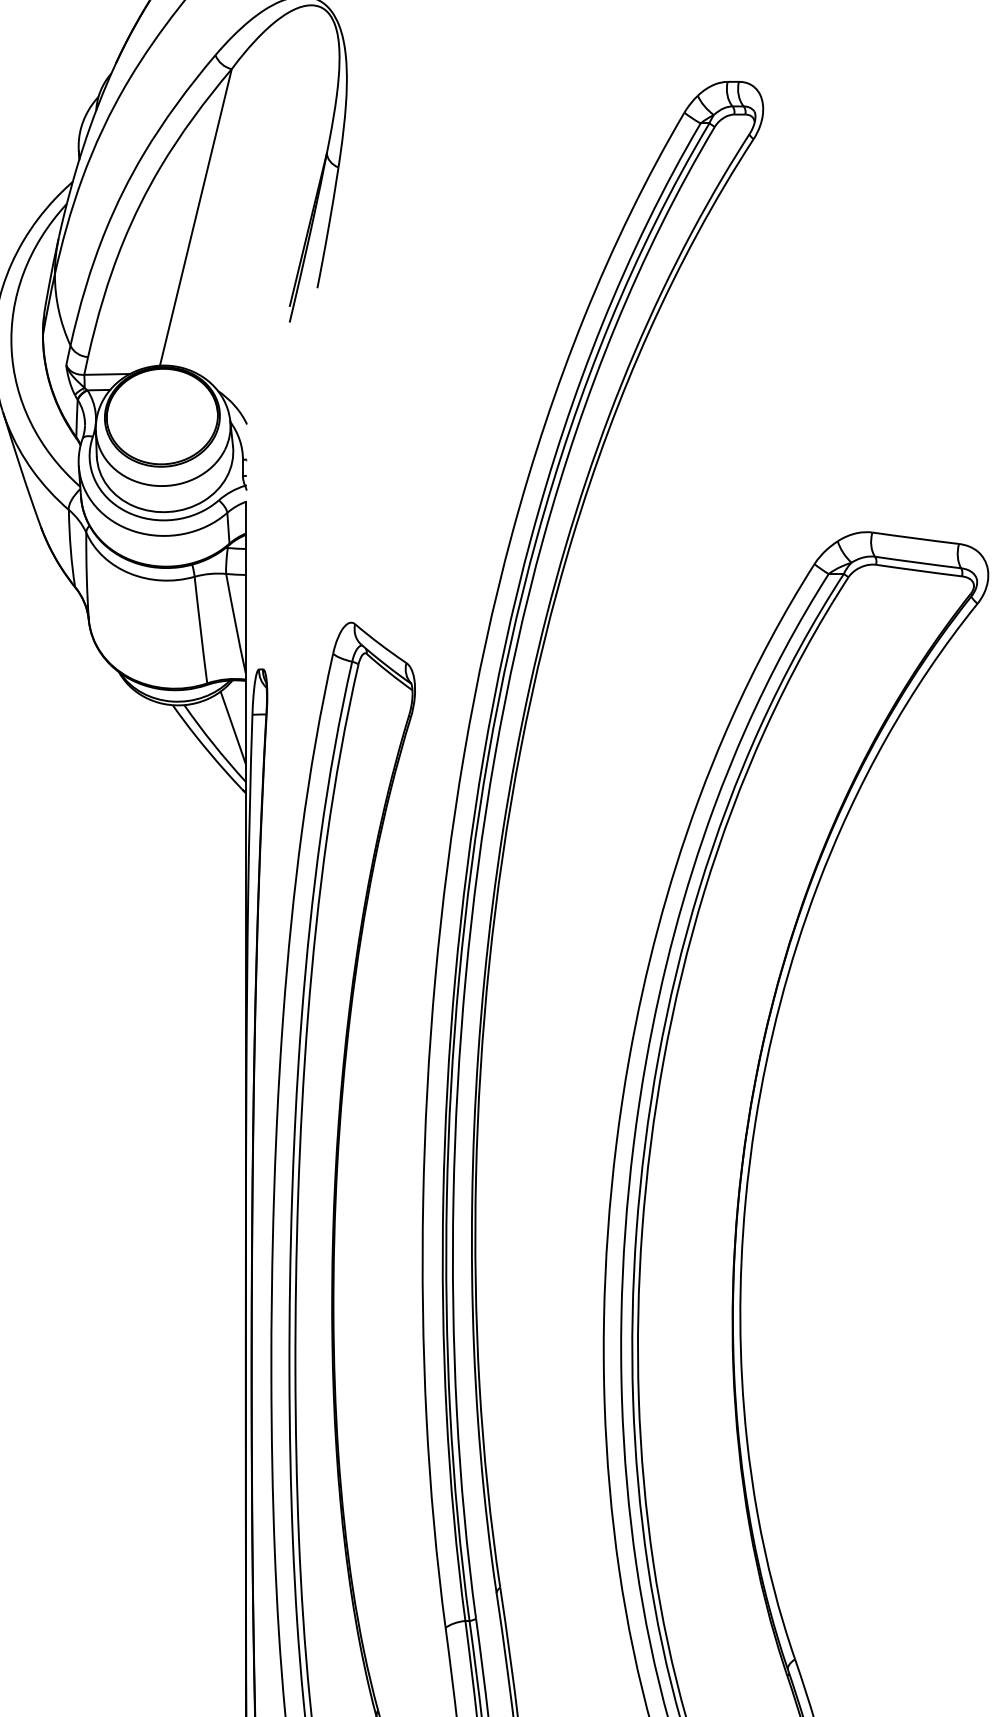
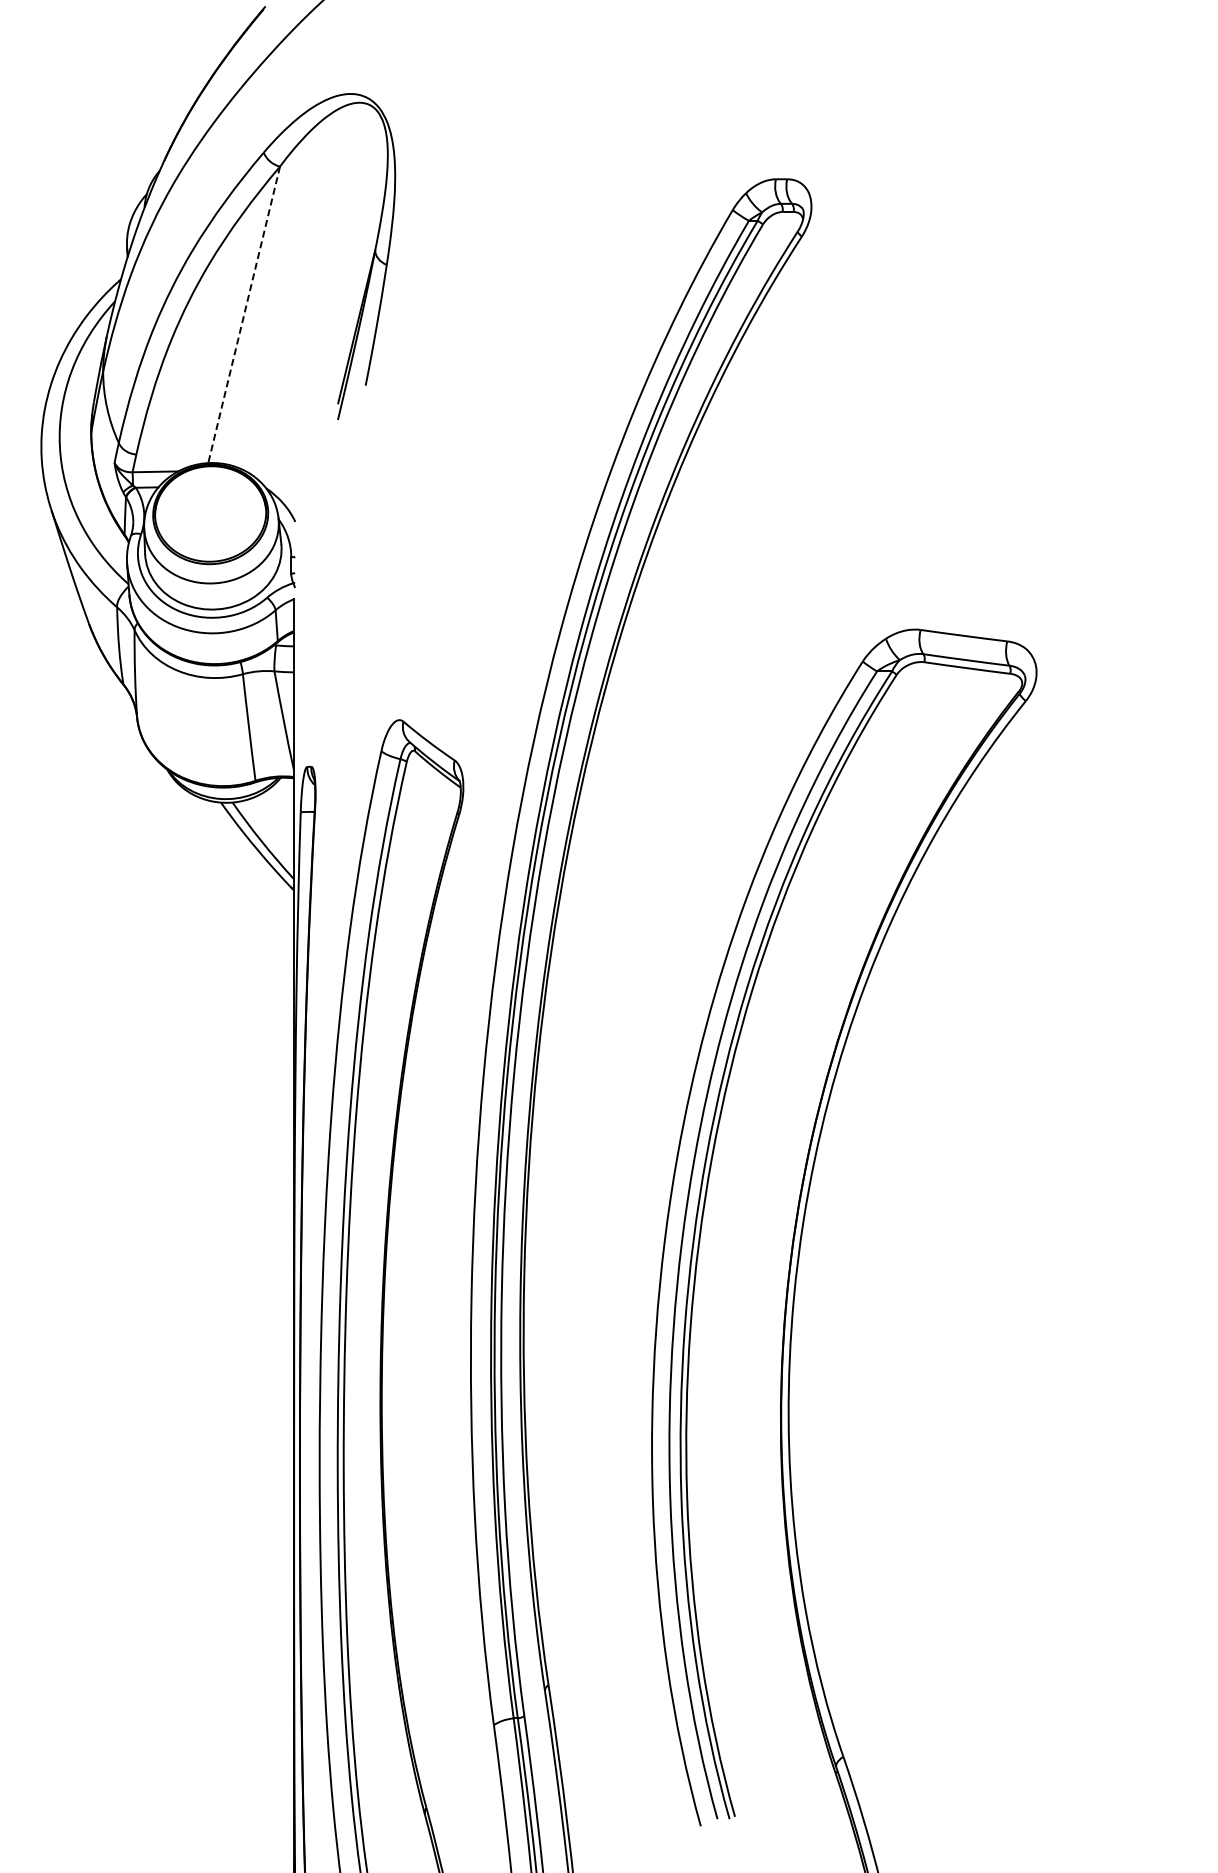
line: (196, 217) -> (244, 314), solid -> dashed
line: (233, 728) -> (281, 825), removed

